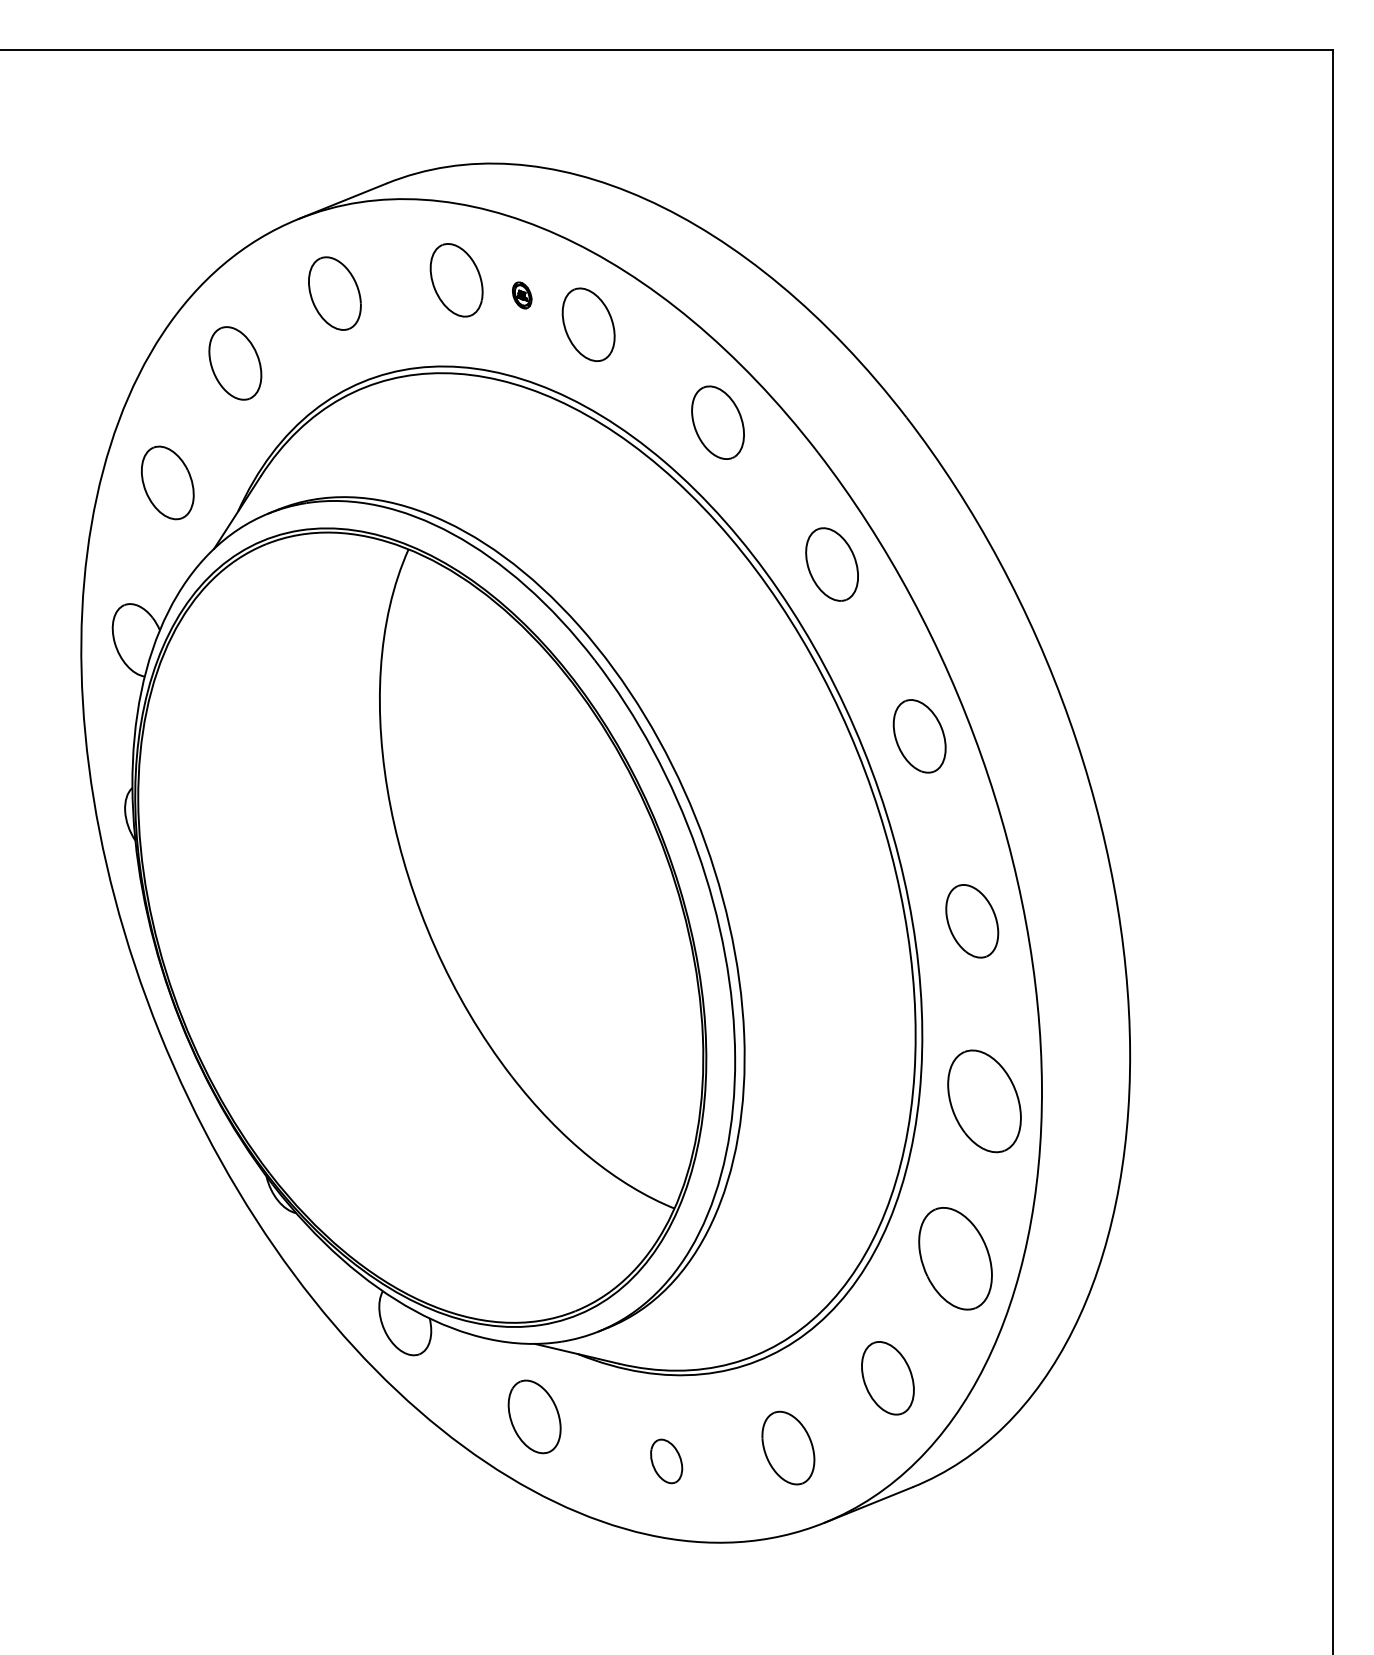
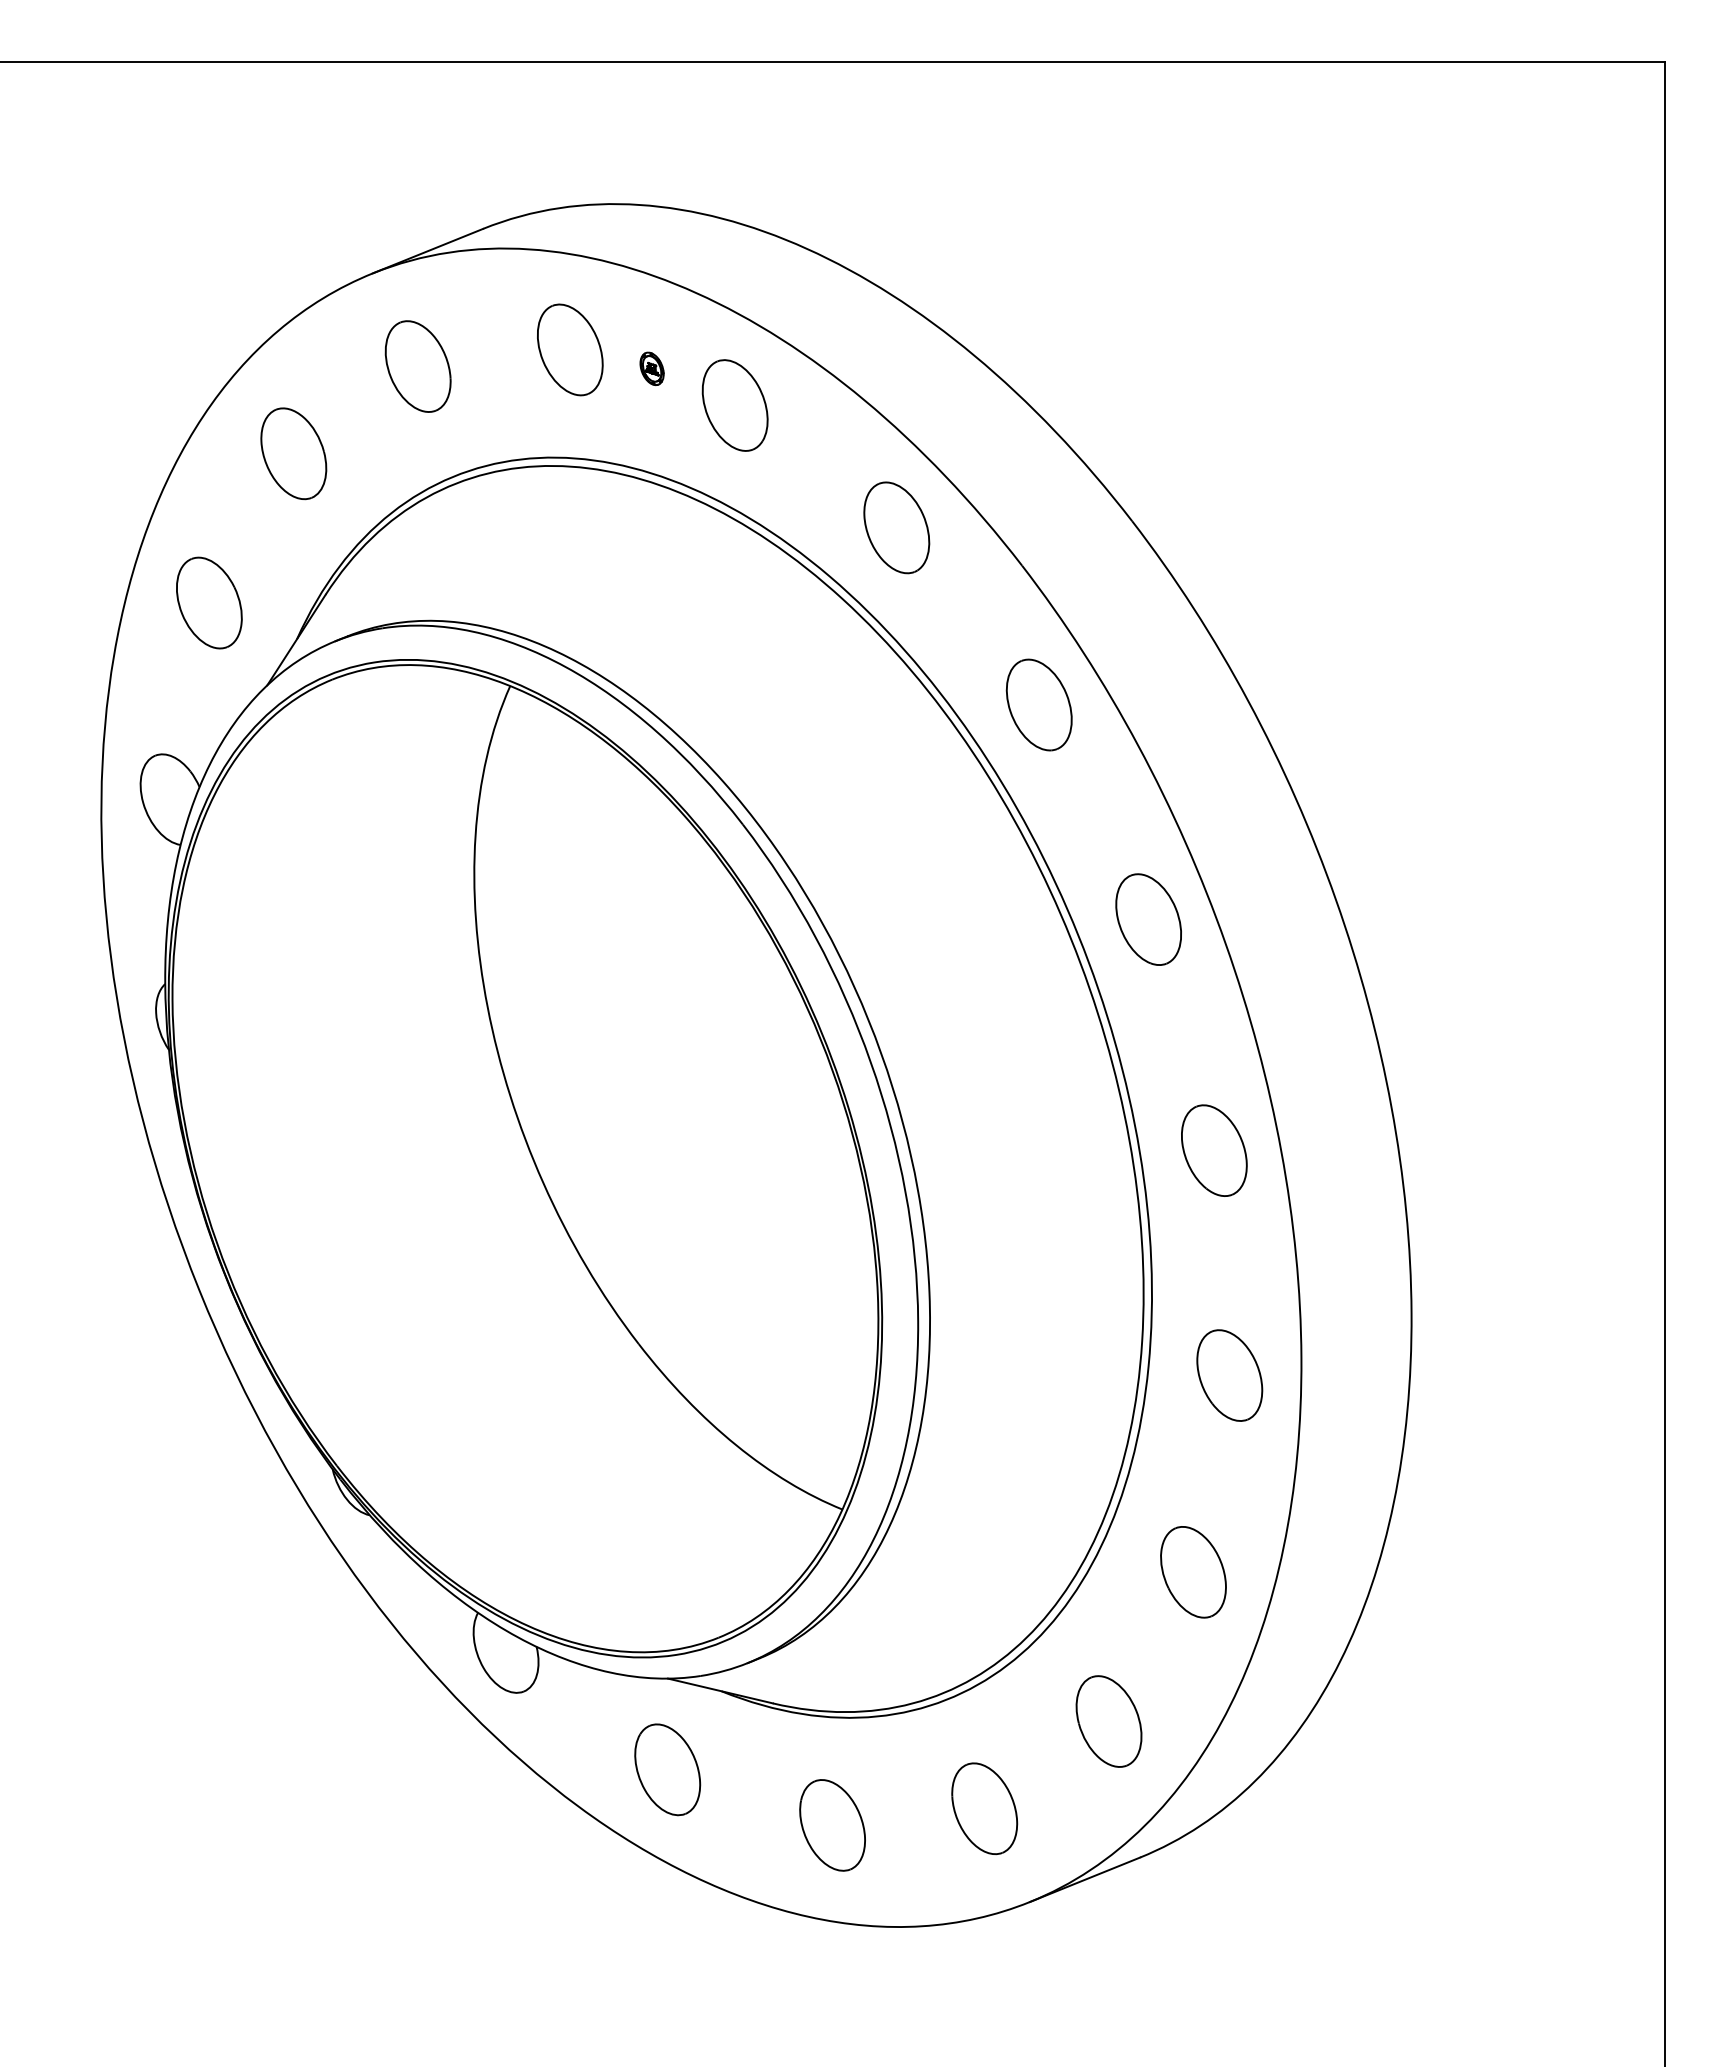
part: (984, 1101) -> (1229, 1375), size x0.71
part: (955, 1258) -> (1193, 1572), size x0.71
part: (666, 1461) -> (832, 1825), size x1.67

